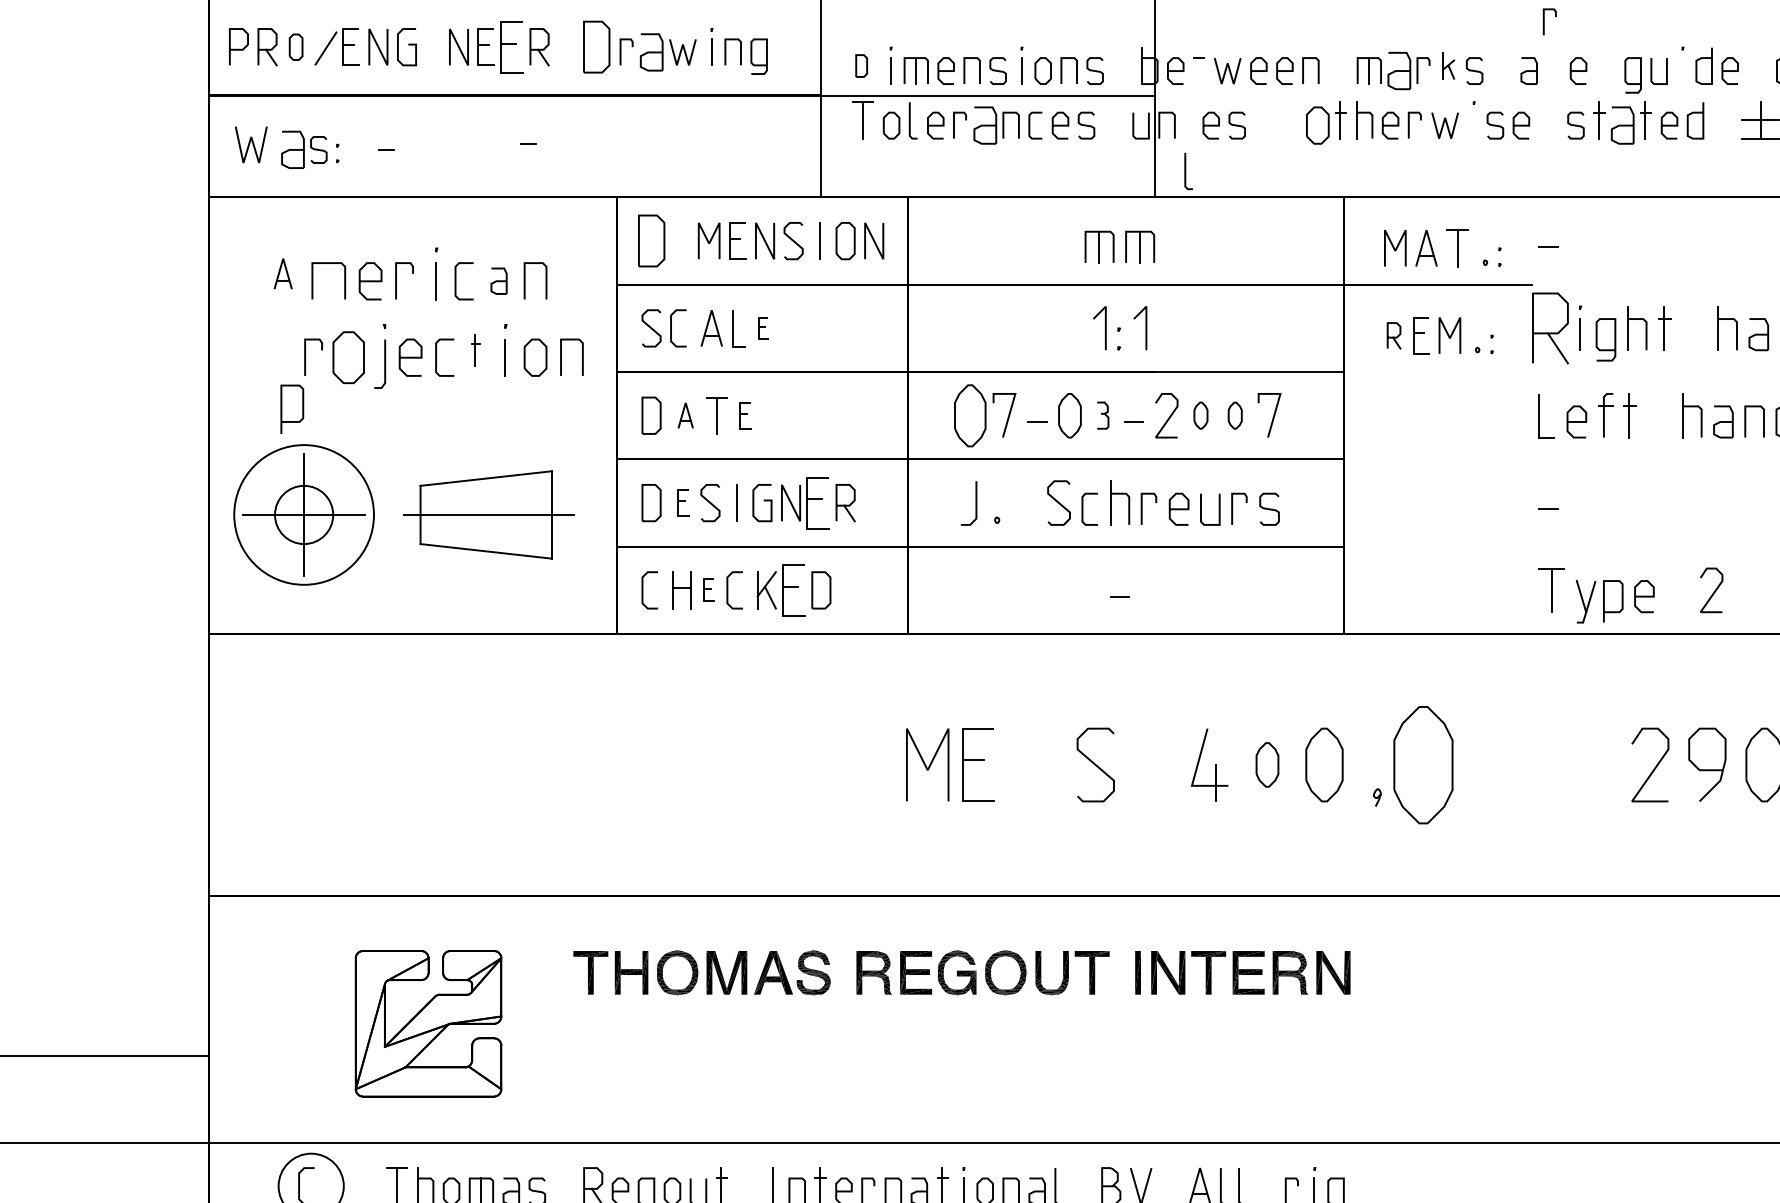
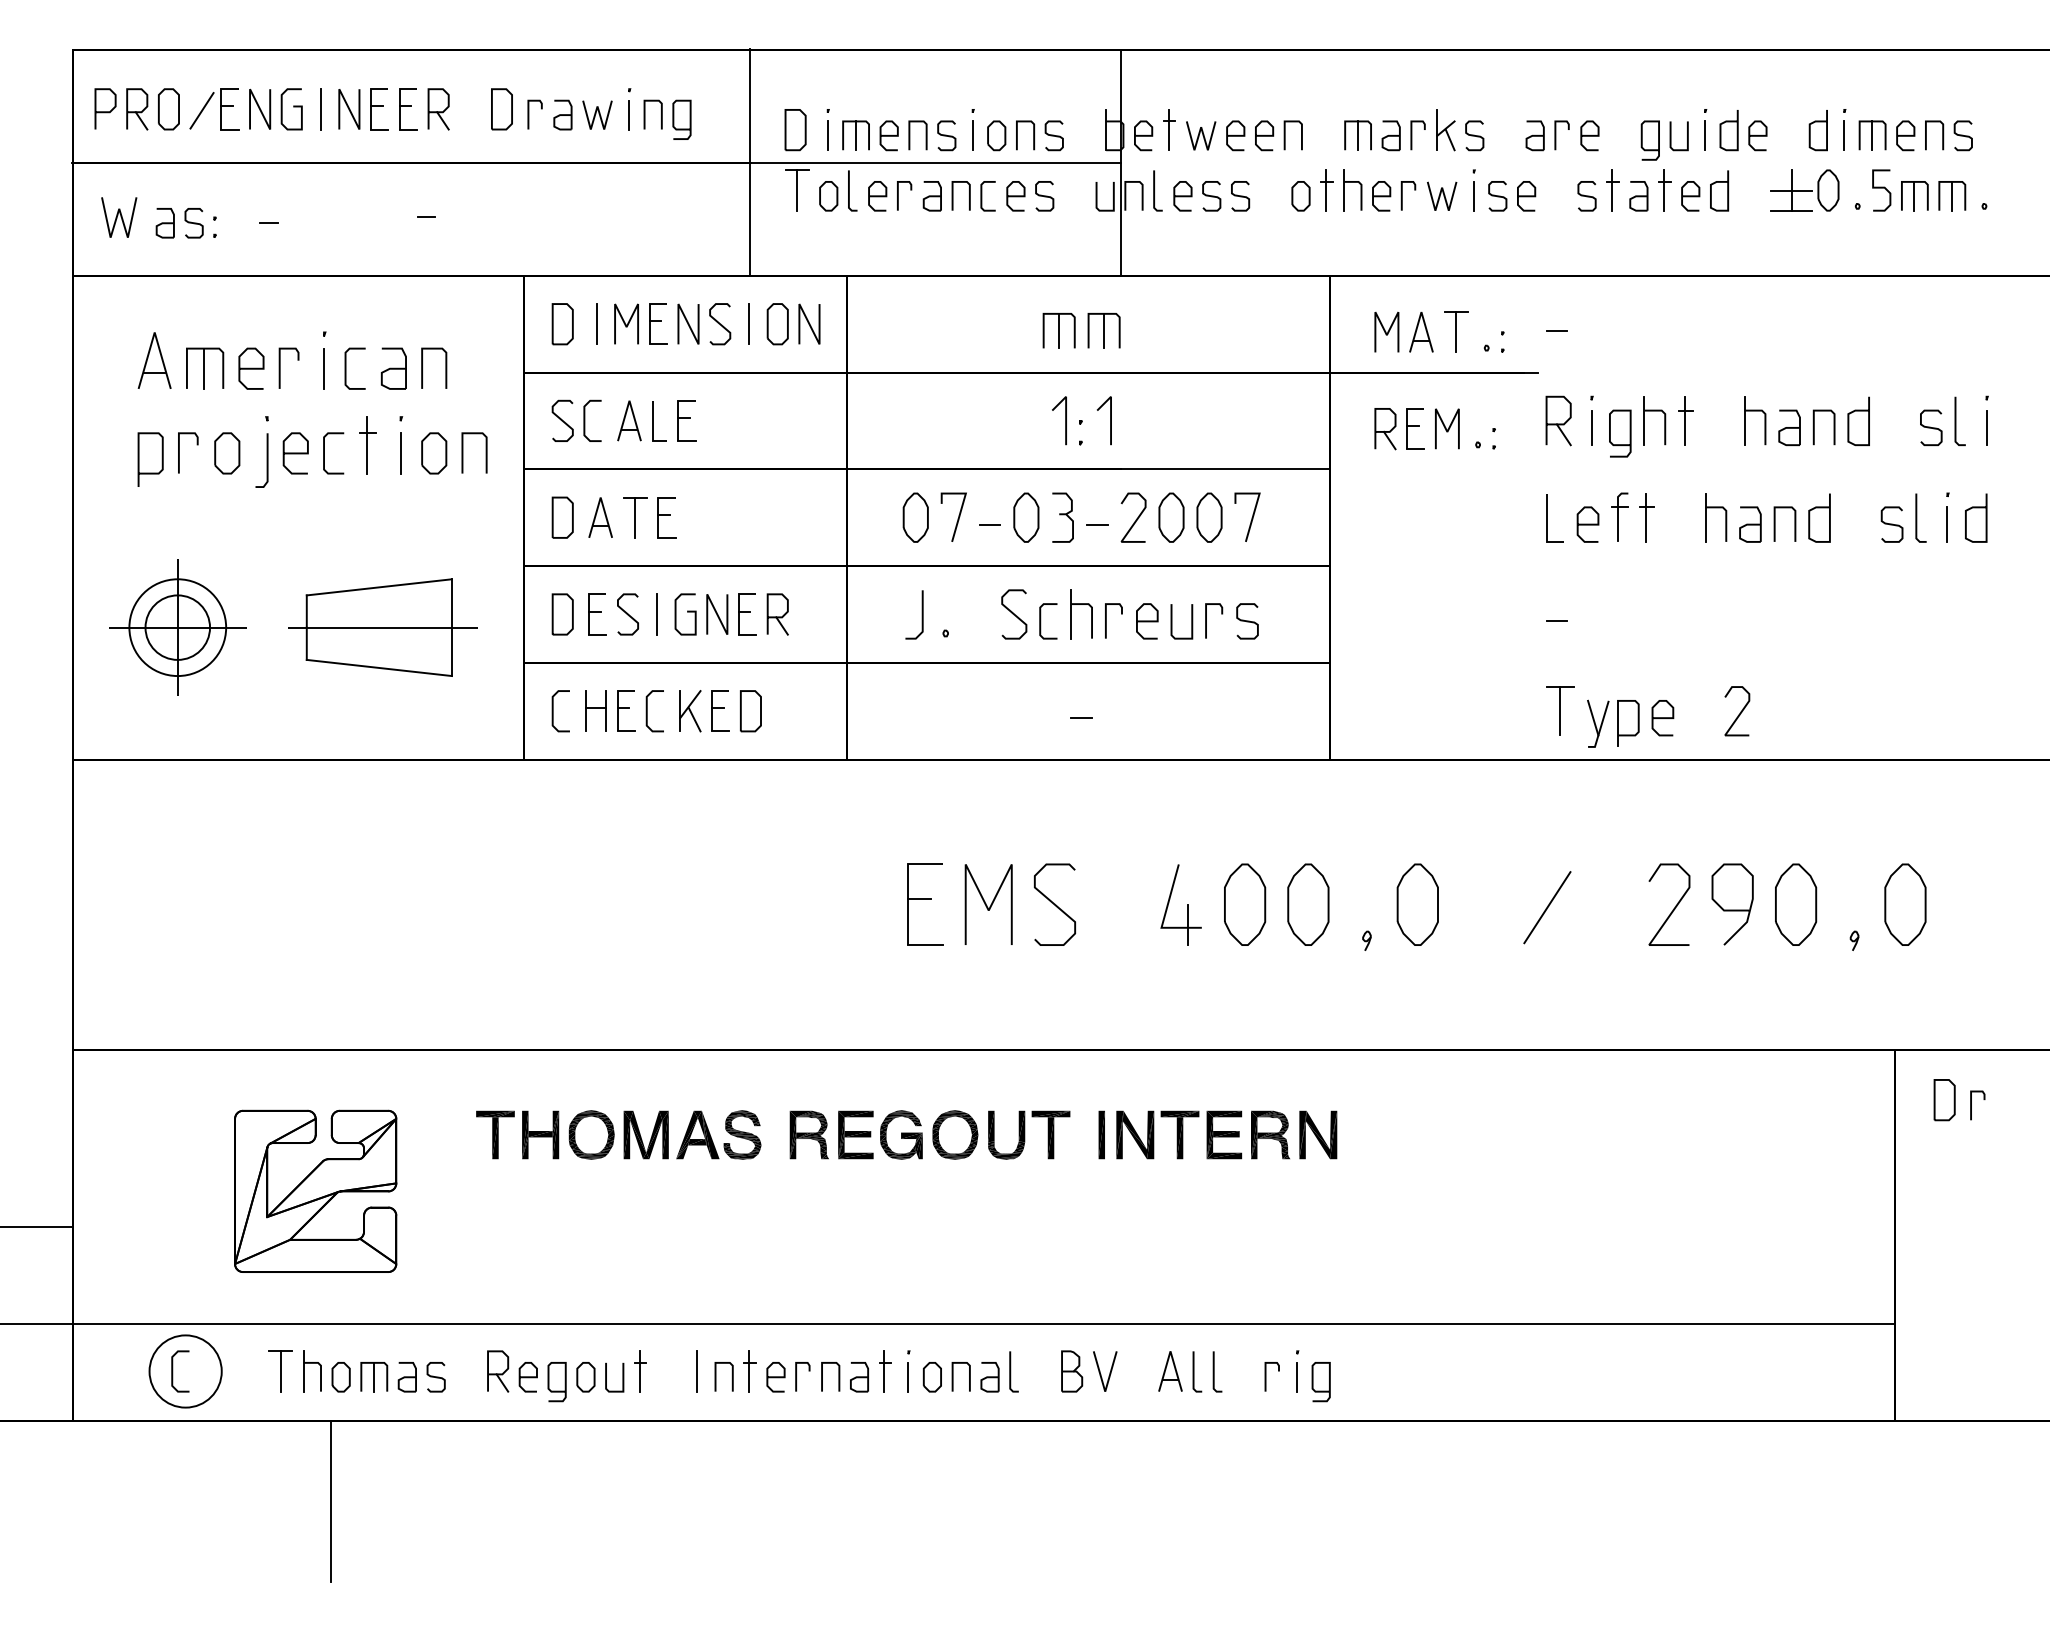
line: (1544, 22) -> (1556, 135), moved
part: (295, 47) -> (168, 109), size x1.43
line: (433, 47) -> (321, 109), added
part: (512, 47) -> (408, 109), size x0.71
part: (596, 47) -> (501, 109), size x0.71
part: (651, 51) -> (562, 114), size x0.71
line: (1198, 65) -> (1168, 129), added
part: (861, 66) -> (795, 130), size x1.67
part: (1448, 66) -> (1445, 130), size x1.43
part: (1398, 70) -> (1390, 135), size x0.71
line: (1682, 70) -> (1705, 135), added
line: (1473, 124) -> (1473, 195), added
part: (984, 125) -> (931, 196), size x0.71
curve: (1263, 125) -> (1240, 196), added
part: (1317, 125) -> (1300, 196), size x0.71
part: (1622, 125) -> (1638, 196), size x0.71
part: (292, 150) -> (164, 223), size x0.71
line: (1185, 170) -> (1154, 190), moved
part: (651, 241) -> (562, 324), size x0.71
line: (682, 241) -> (596, 324), added
part: (283, 273) -> (154, 360), size x1.67
line: (328, 281) -> (204, 368), added
part: (498, 281) -> (393, 368), size x1.43
part: (763, 327) -> (686, 420), size x1.67
part: (1550, 327) -> (1558, 420), size x0.62
part: (1394, 336) -> (1385, 429), size x1.43
part: (475, 350) -> (367, 445), size x1.67
part: (348, 357) -> (227, 453), size x0.71
curve: (282, 409) -> (139, 459), moved
part: (685, 415) -> (600, 517), size x1.43
part: (745, 415) -> (666, 517), size x1.43
part: (969, 415) -> (915, 517), size x0.71
part: (1102, 415) -> (1062, 517), size x1.67
part: (1200, 415) -> (1171, 517), size x1.67
part: (1235, 415) -> (1209, 517), size x1.67
part: (682, 503) -> (597, 614), size x1.43
part: (818, 503) -> (747, 614), size x0.71
circle: (303, 514) -> (177, 627), size x0.62
part: (709, 589) -> (626, 710), size x1.67
part: (793, 589) -> (720, 710), size x0.71
part: (1267, 764) -> (1245, 904), size x1.67
part: (1422, 764) -> (1417, 904), size x0.62
line: (926, 765) -> (987, 905), moved
line: (1540, 767) -> (1547, 907), added

